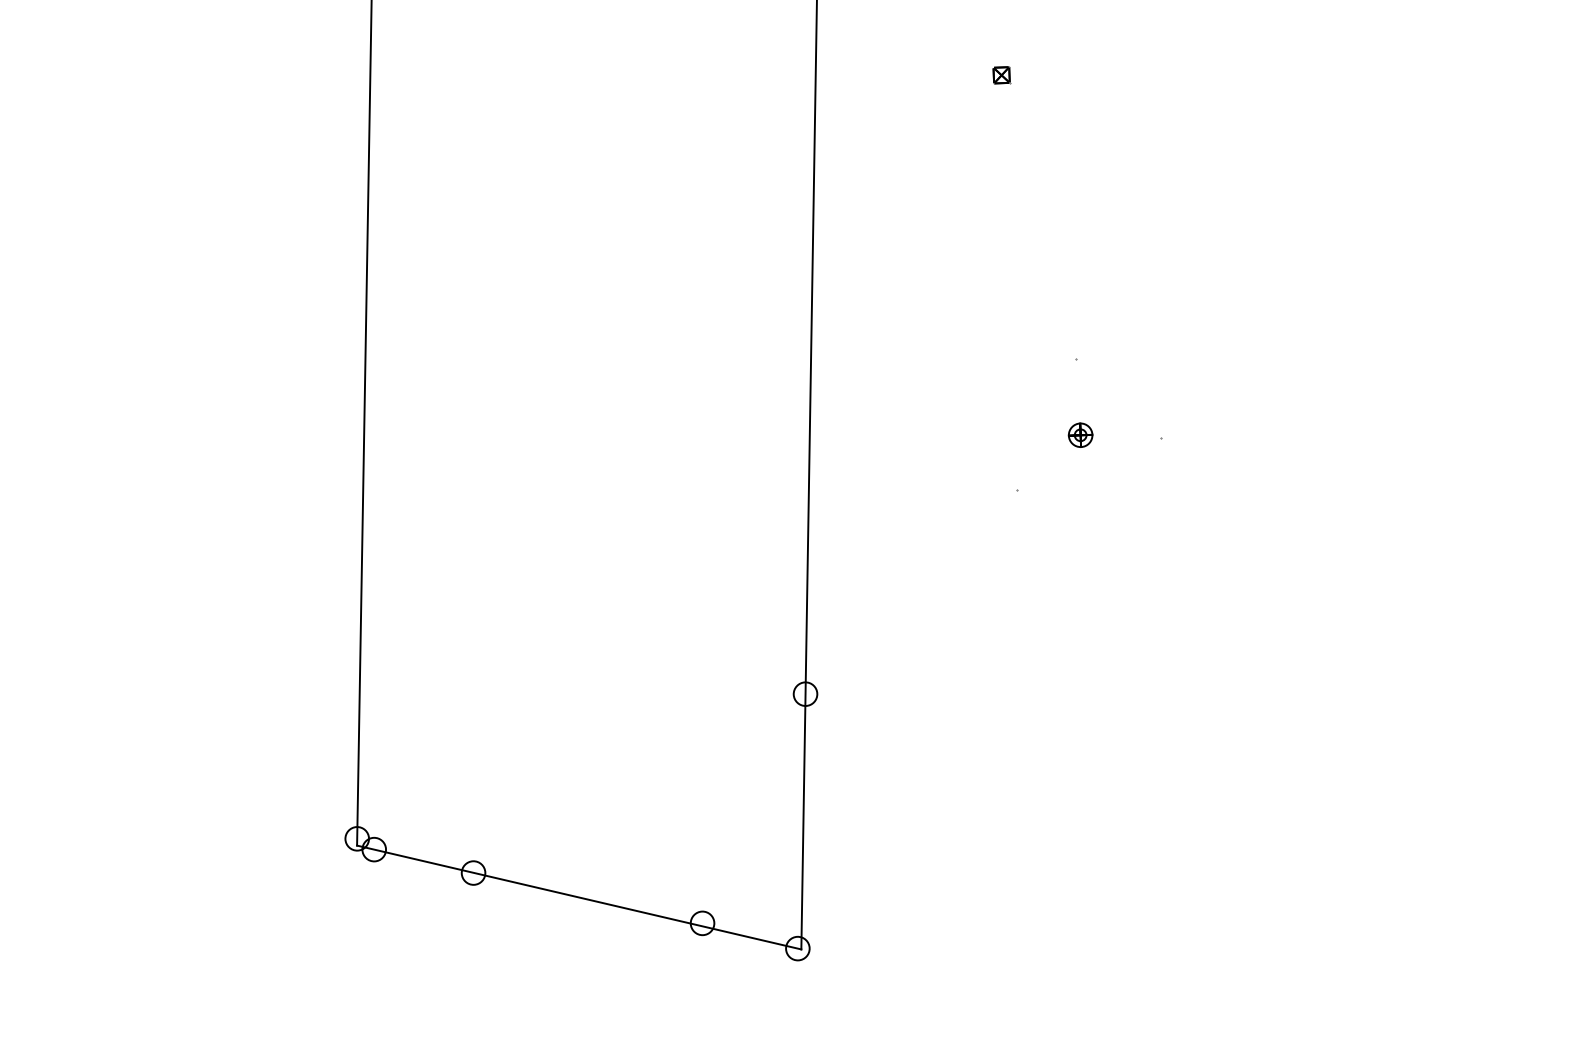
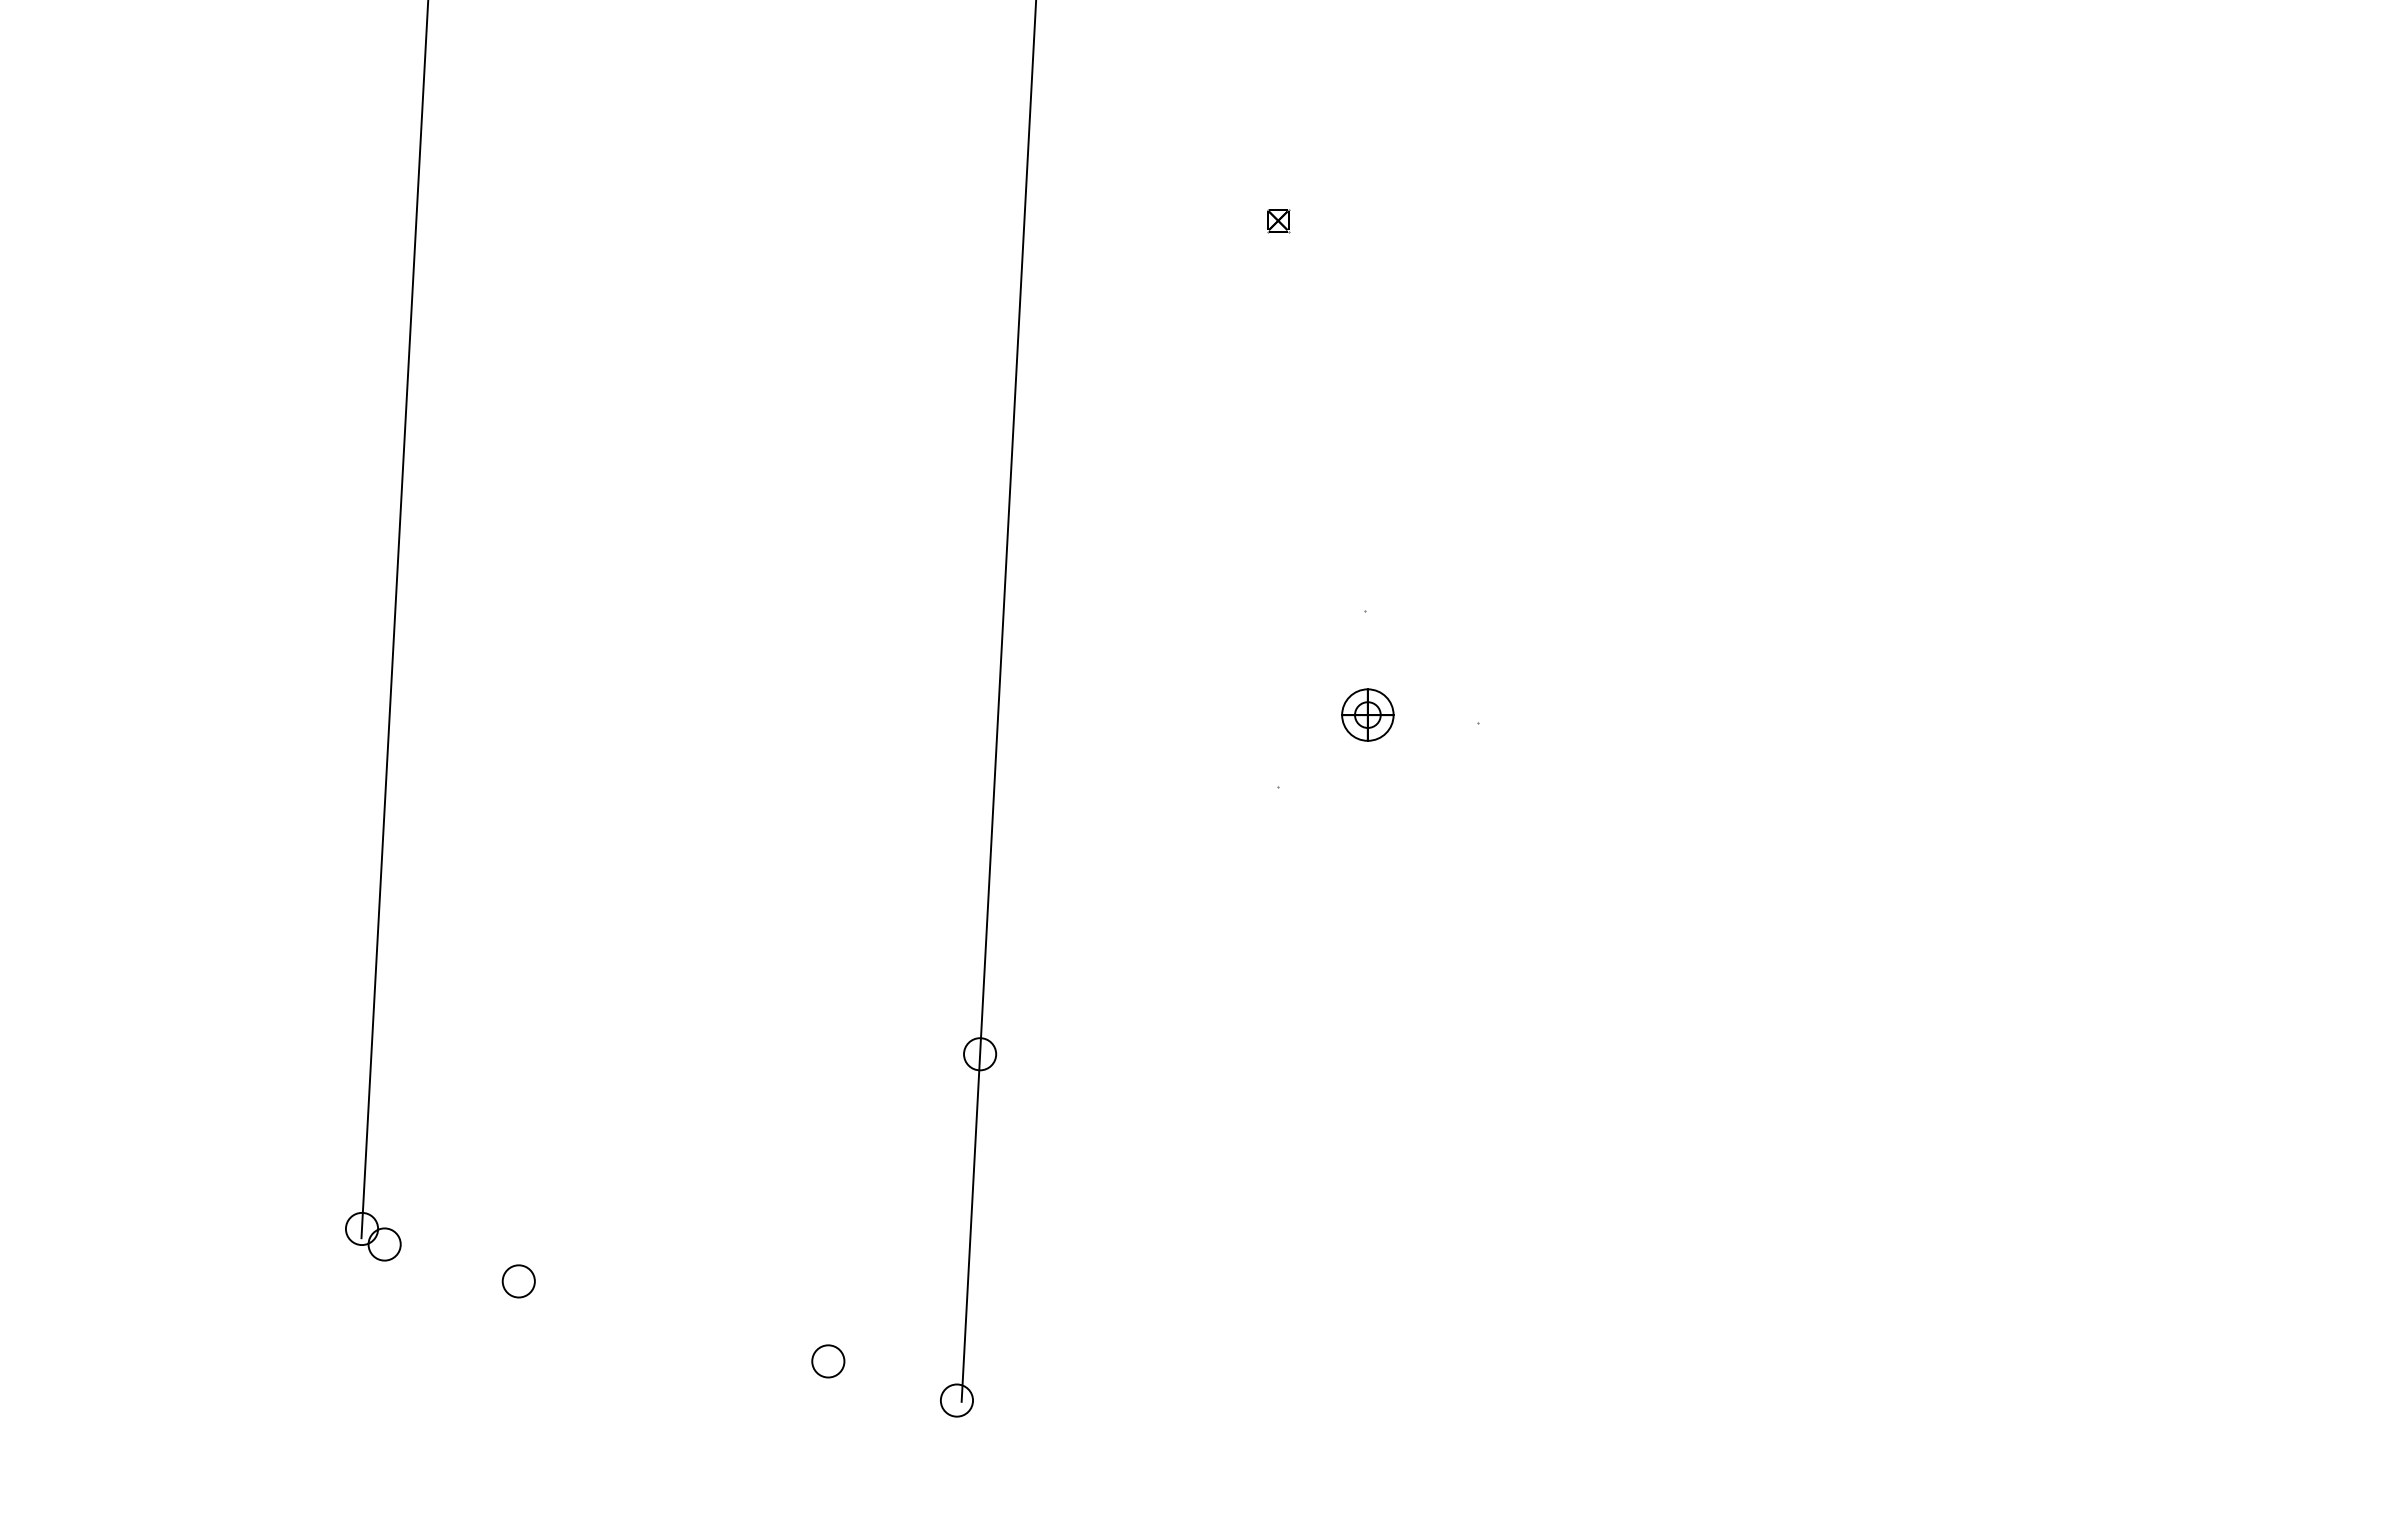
part: (1080, 435) -> (1367, 715), size x1.6
line: (579, 897) -> (661, 1319), removed

